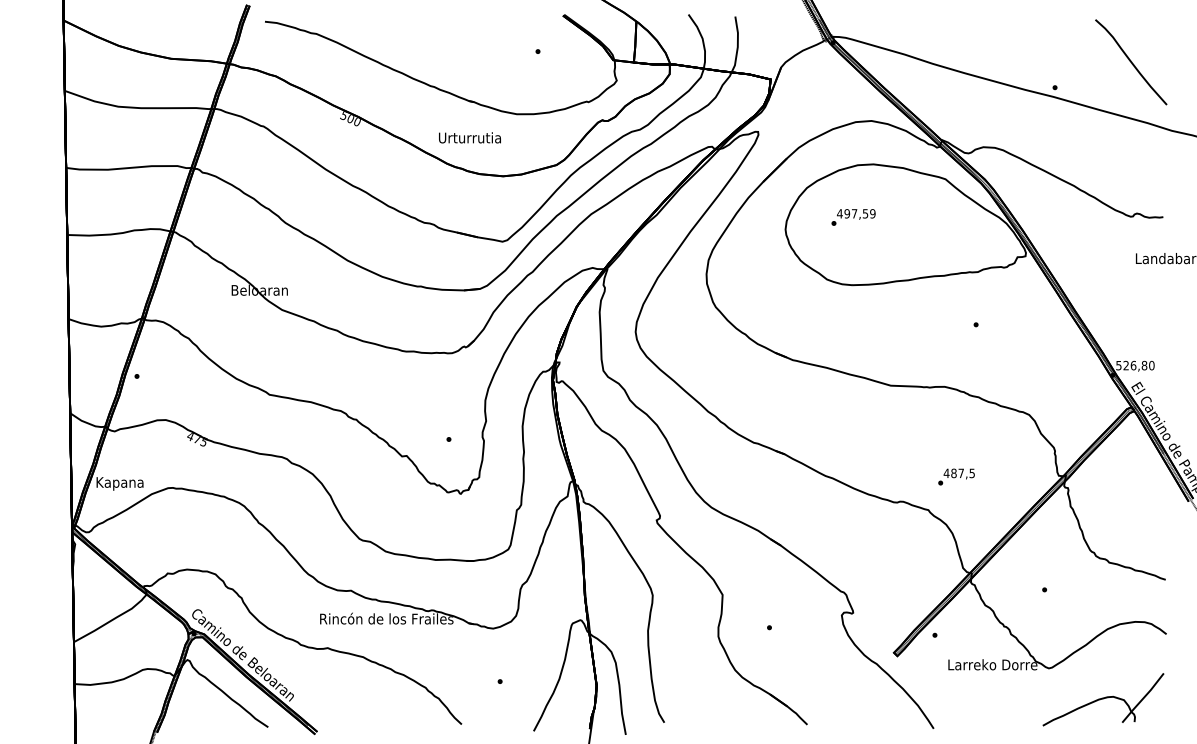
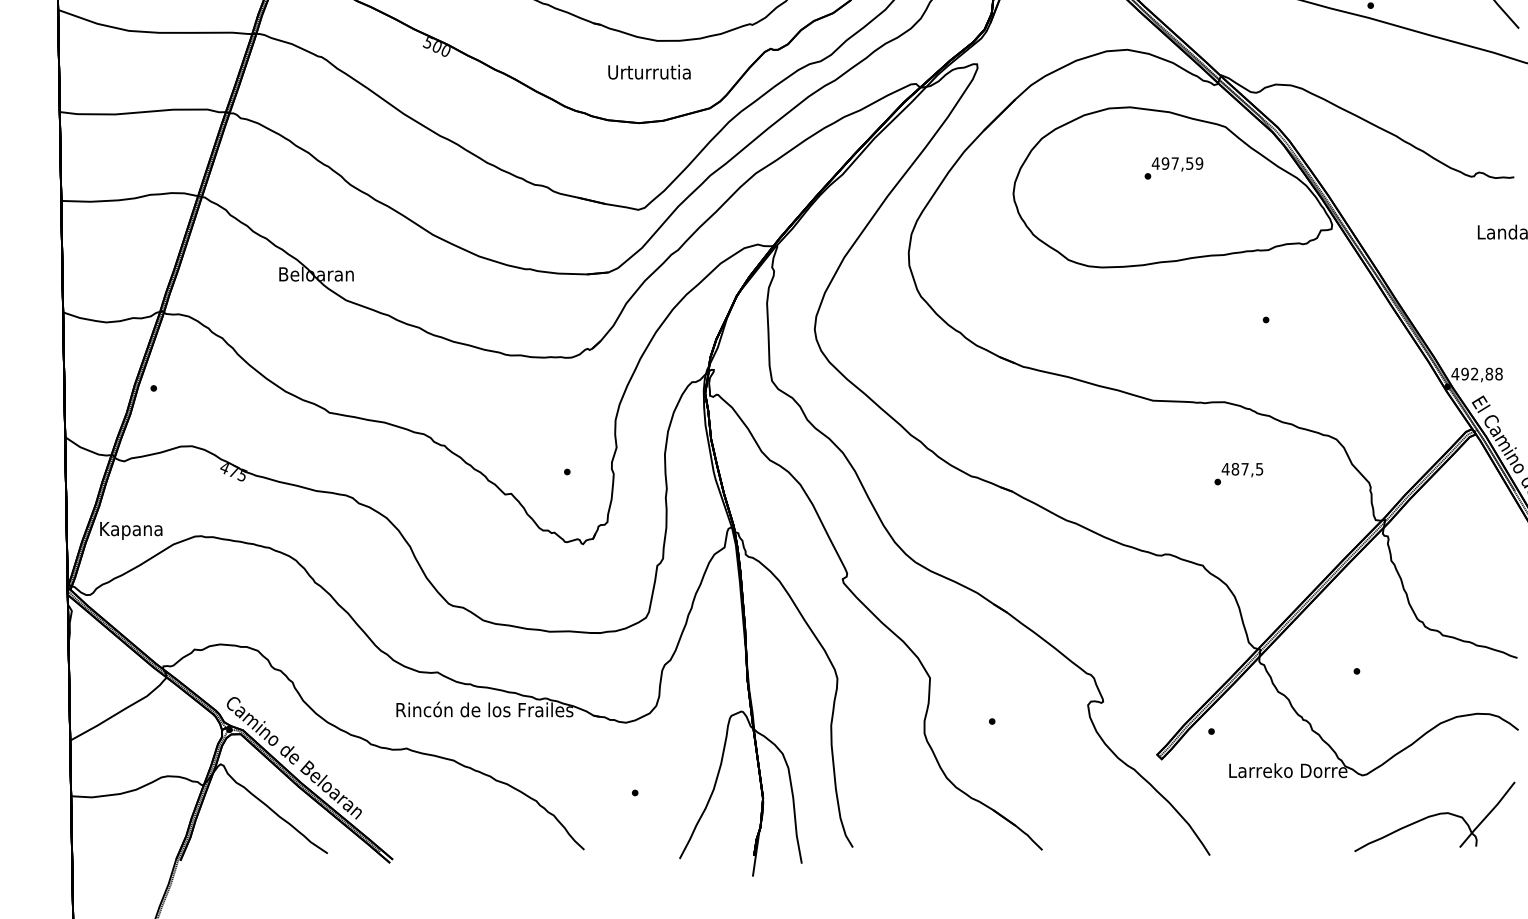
text: (469, 137) -> (648, 71), moved
text: (853, 217) -> (1173, 168), moved
text: (1134, 365) -> (1476, 373), 526,80 -> 492,88
text: (956, 476) -> (1238, 473), moved

